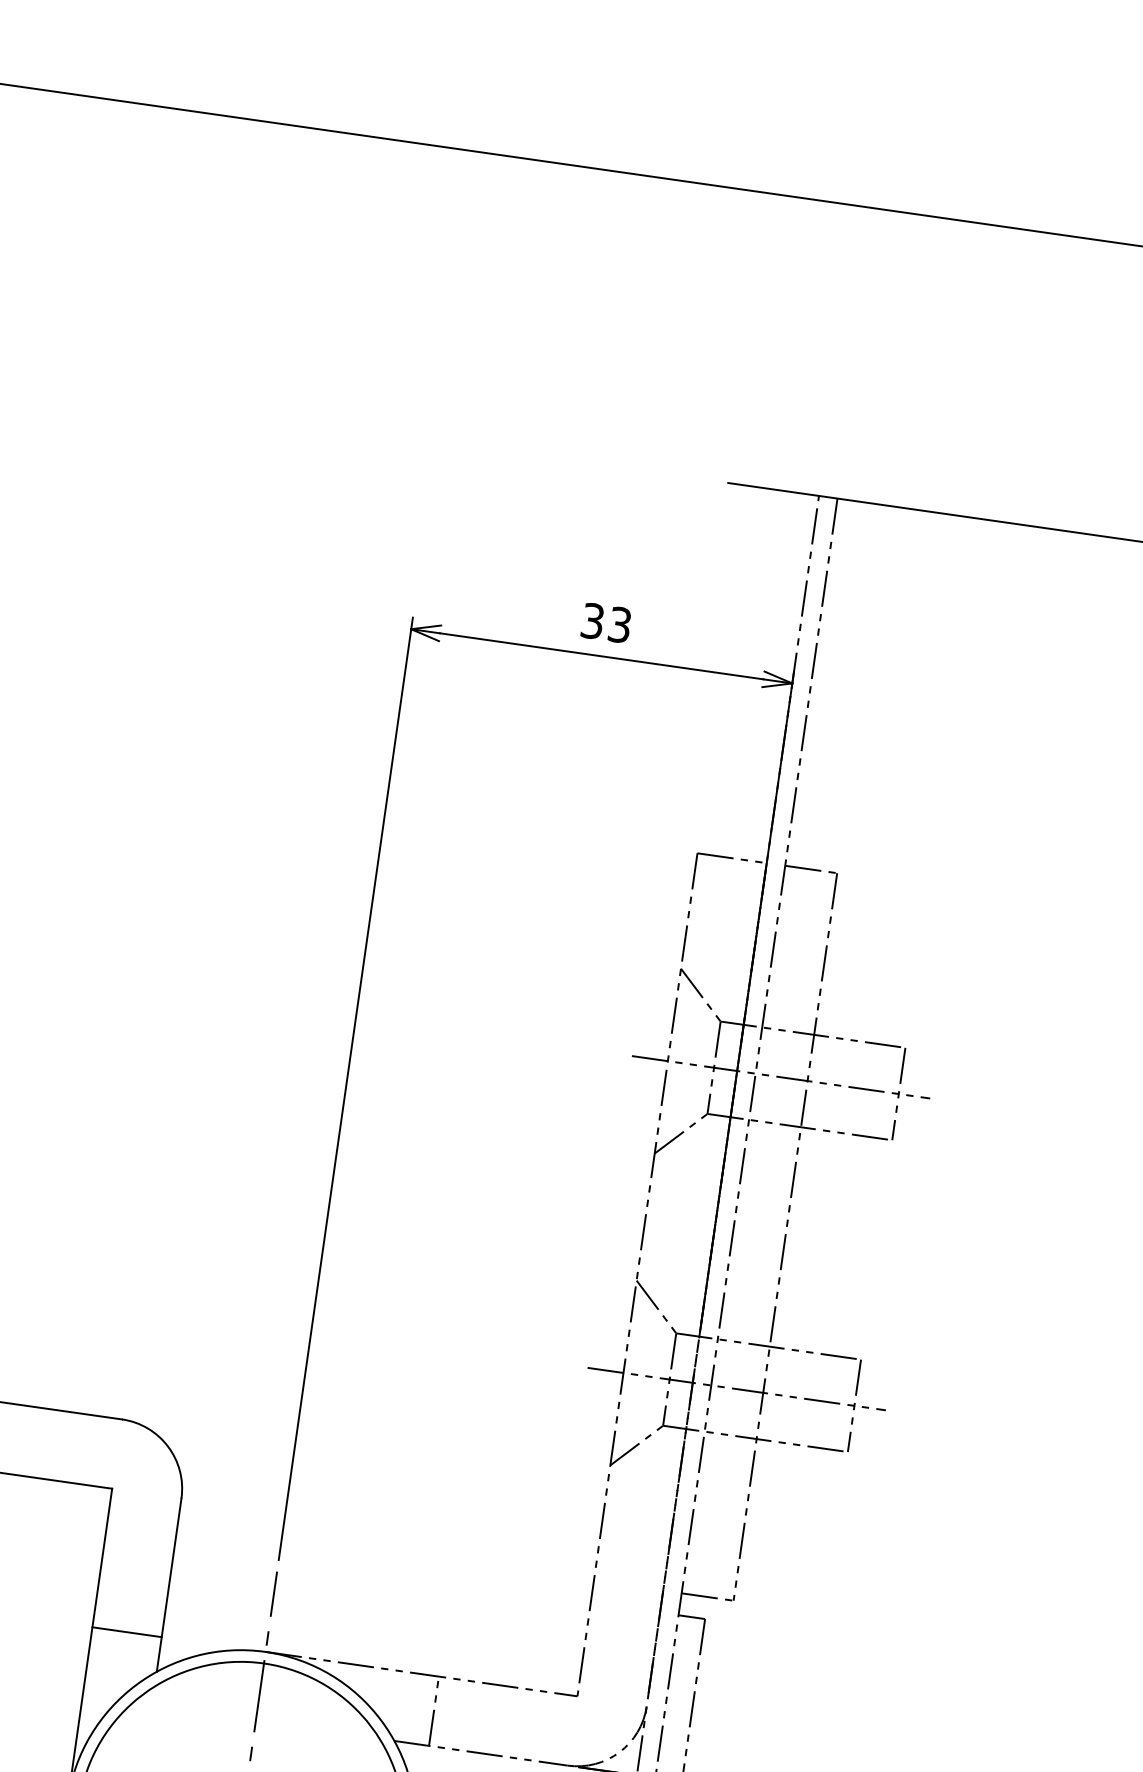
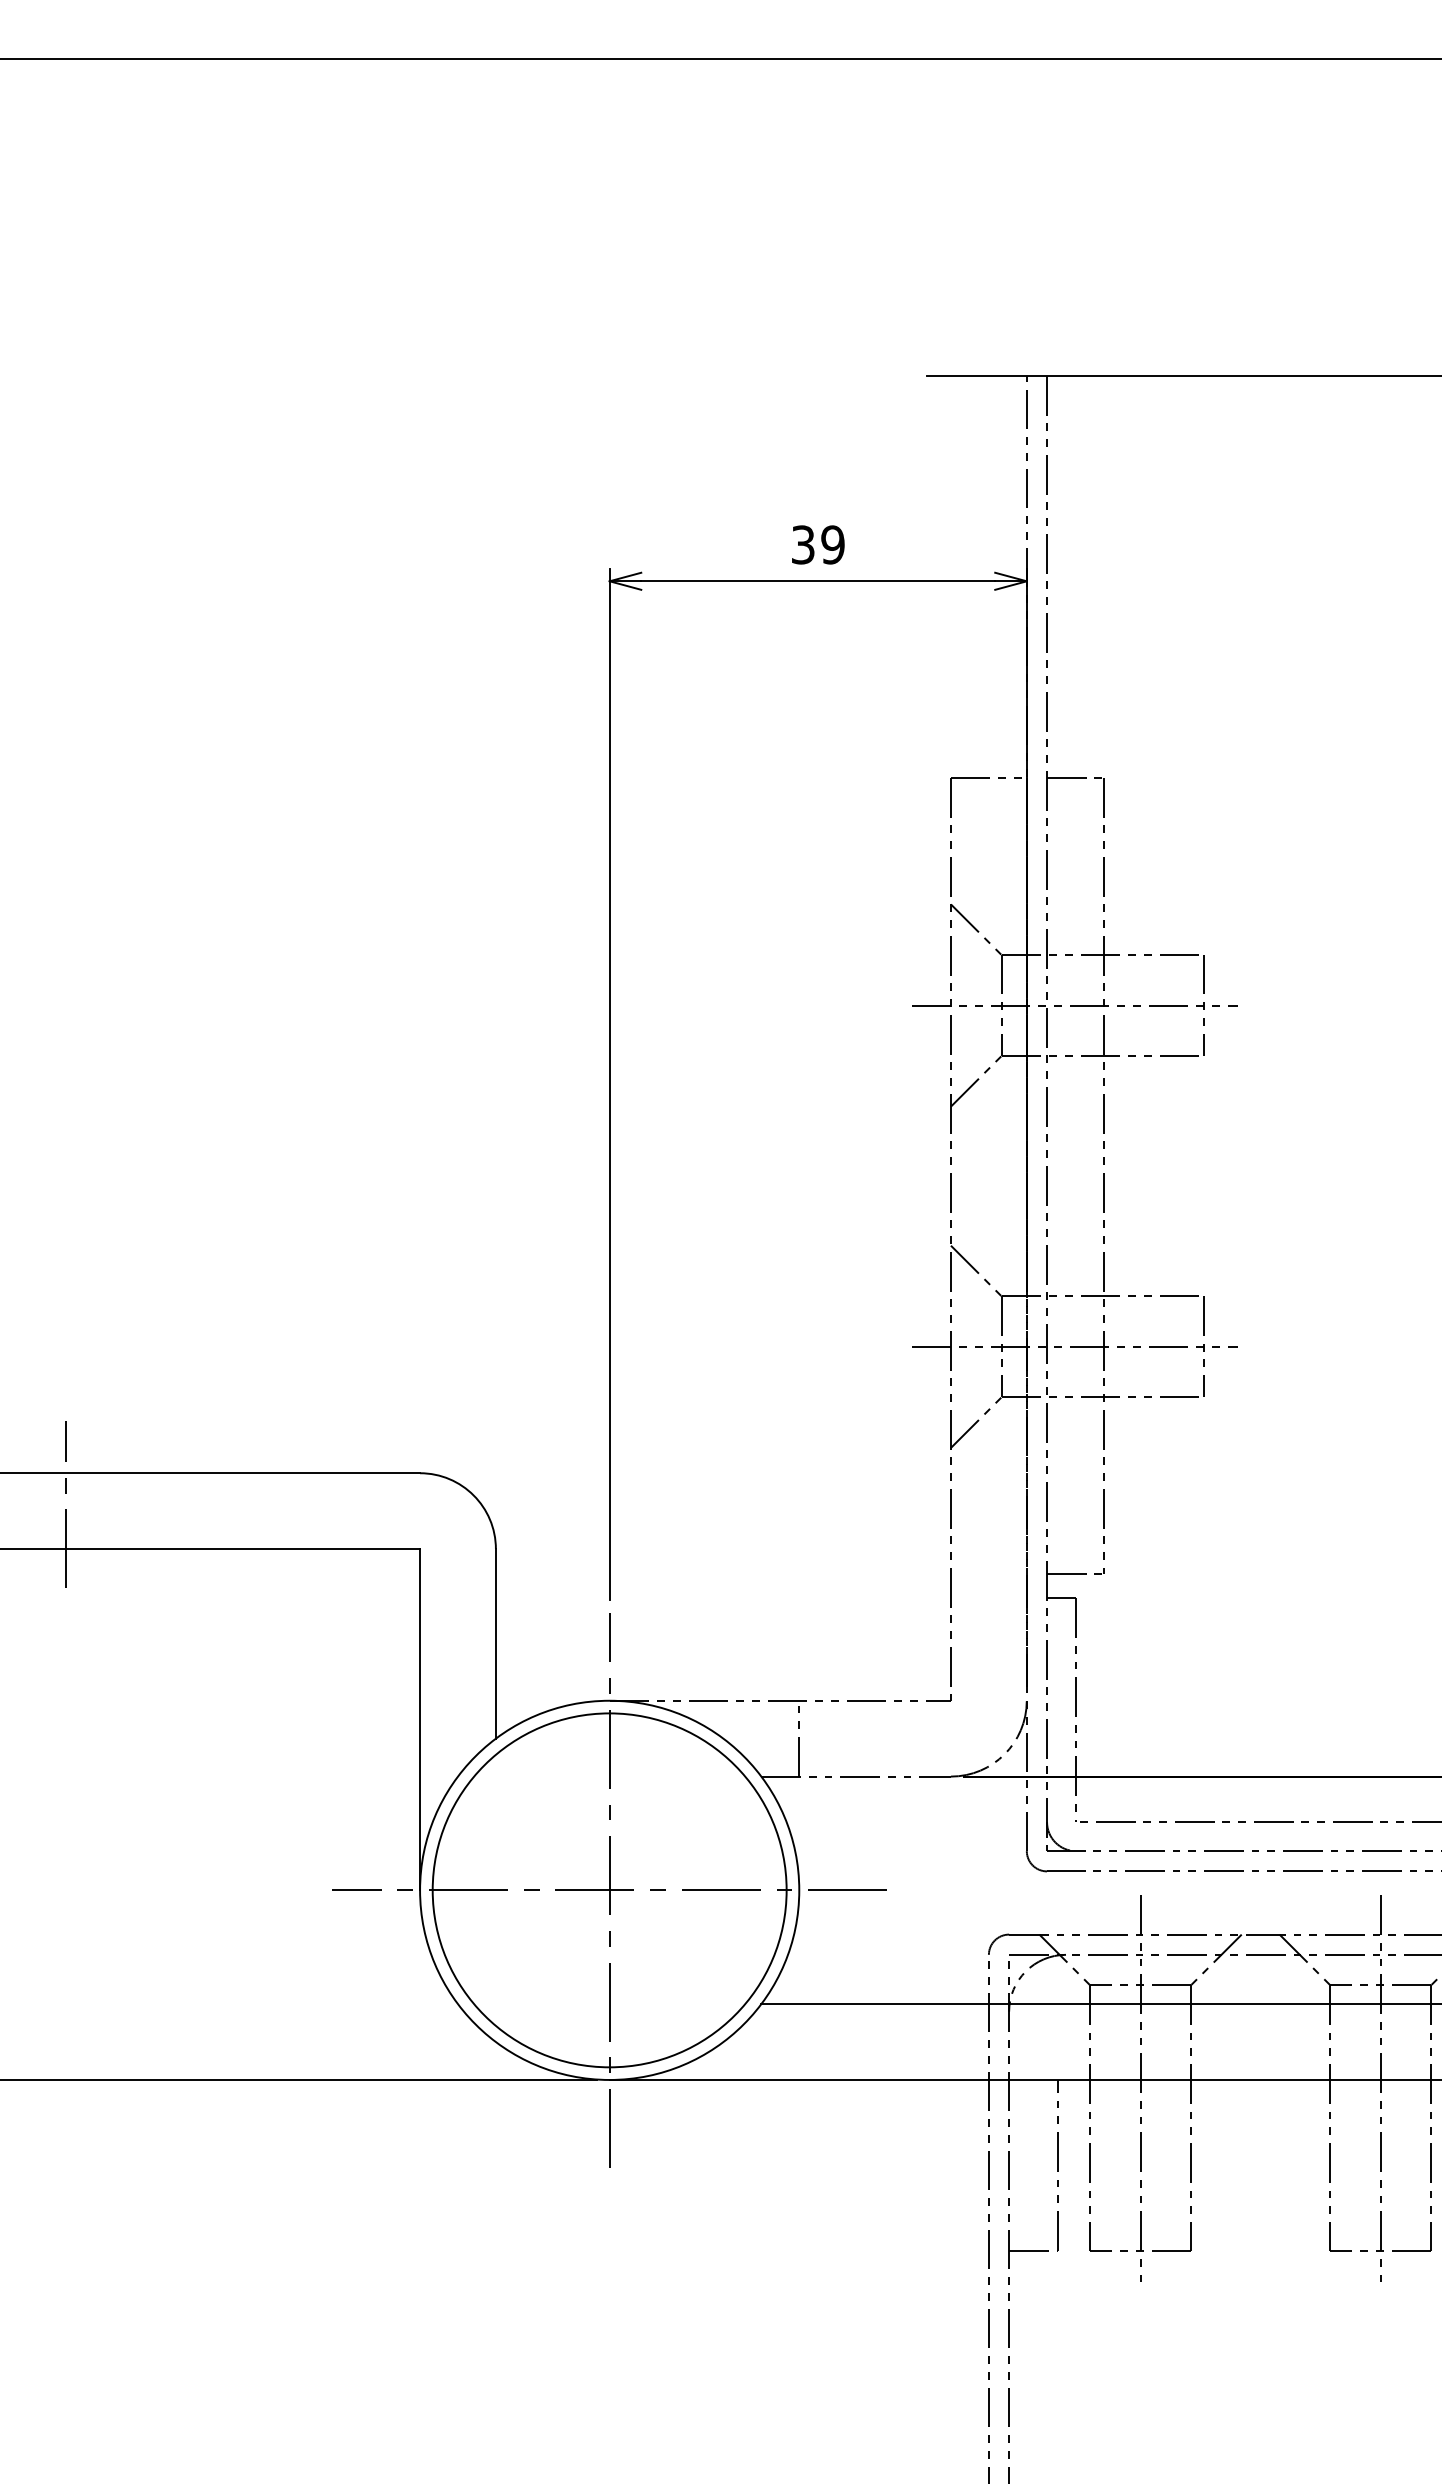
text: (619, 624) -> (832, 544), 33 -> 39
line: (126, 1631) -> (457, 1700), removed

